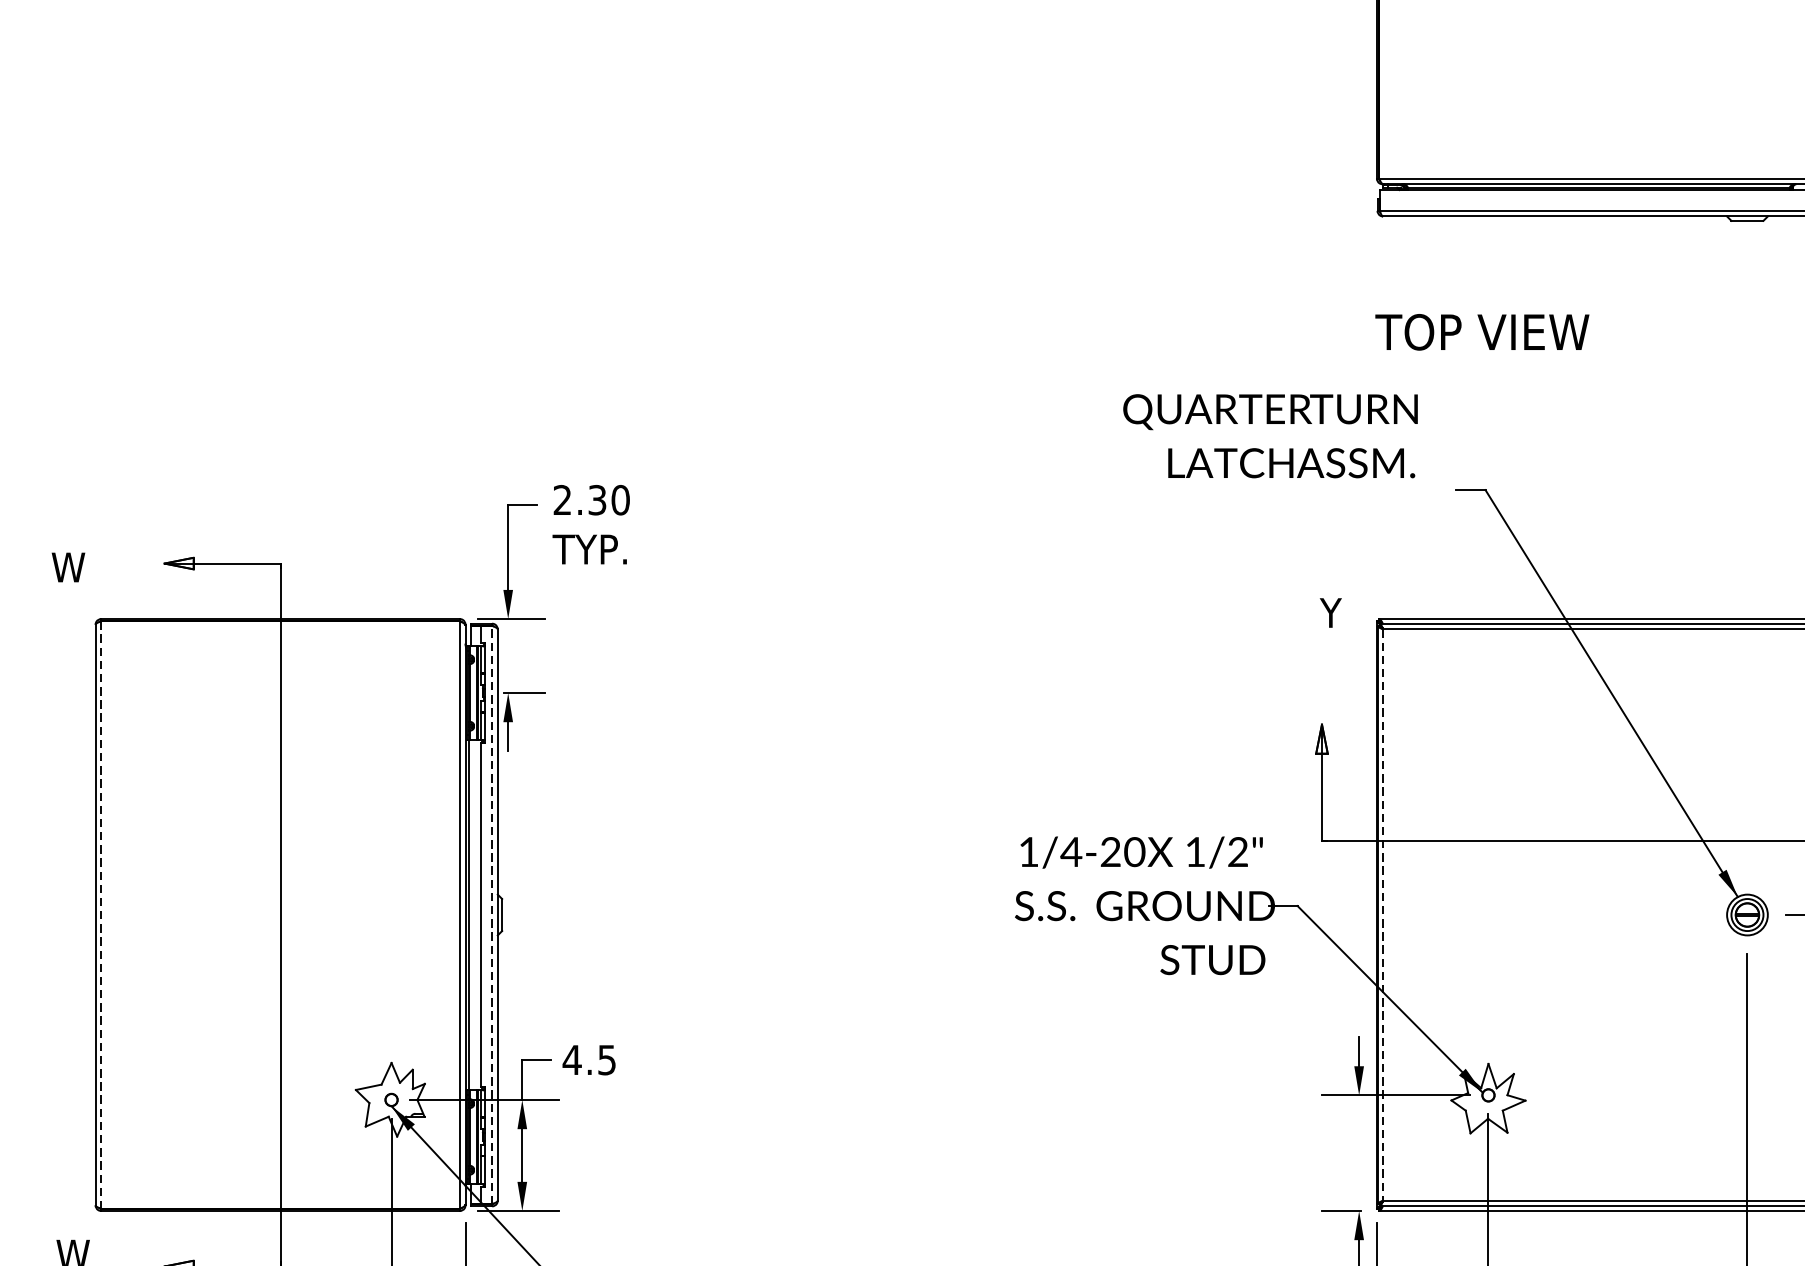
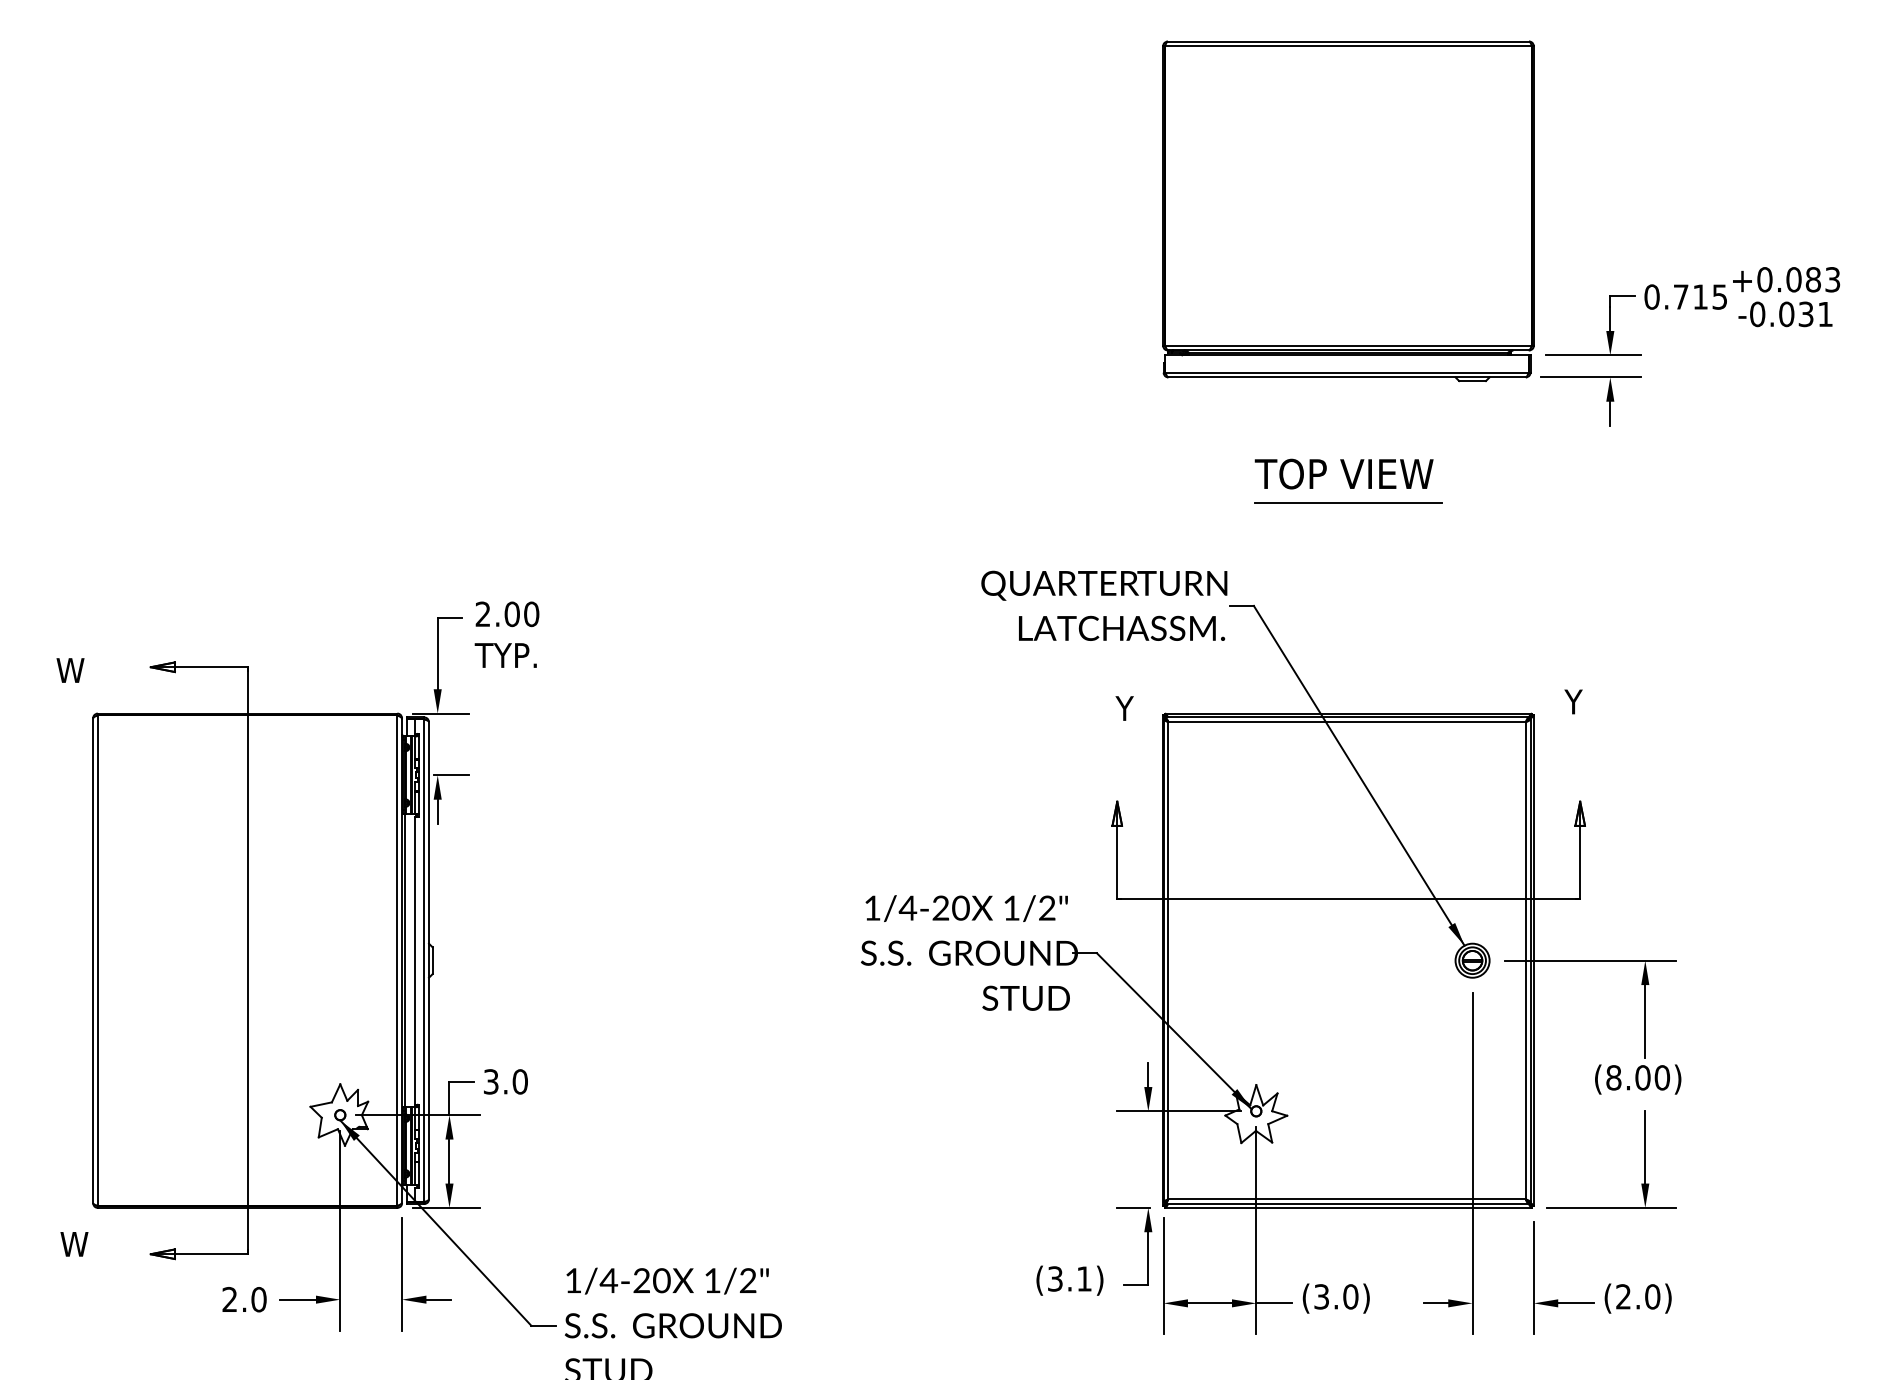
text: (1481, 331) -> (1343, 473), moved
line: (1598, 367) -> (1348, 503), added
text: (1270, 435) -> (1104, 605), moved
text: (596, 500) -> (511, 614), 2.30 -> 2.00
line: (492, 914) -> (424, 960), dashed -> solid
line: (1383, 914) -> (1168, 960), dashed -> solid
line: (100, 915) -> (97, 961), dashed -> solid
text: (589, 1059) -> (505, 1081), 4.5 -> 3.0

